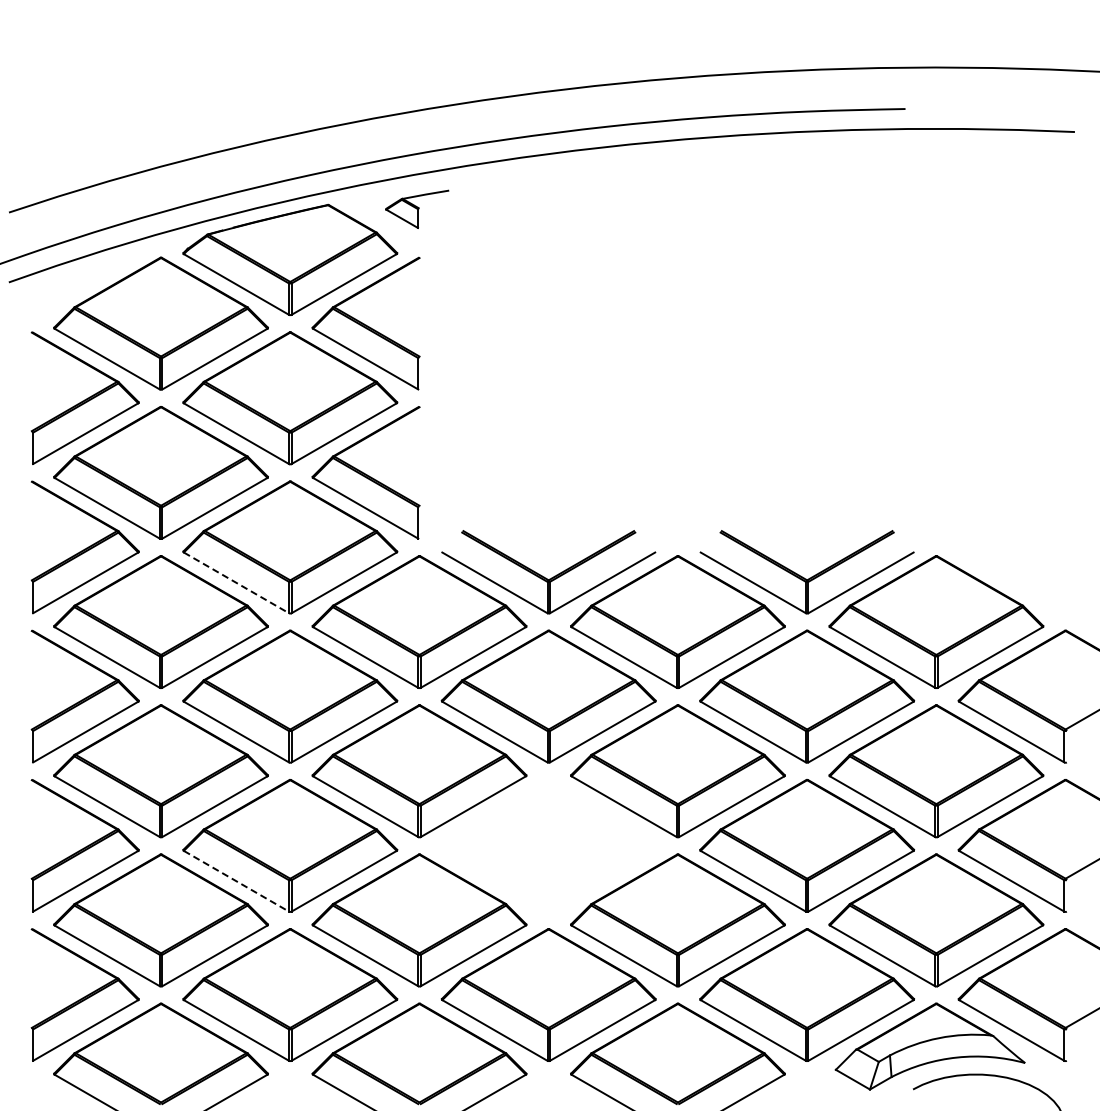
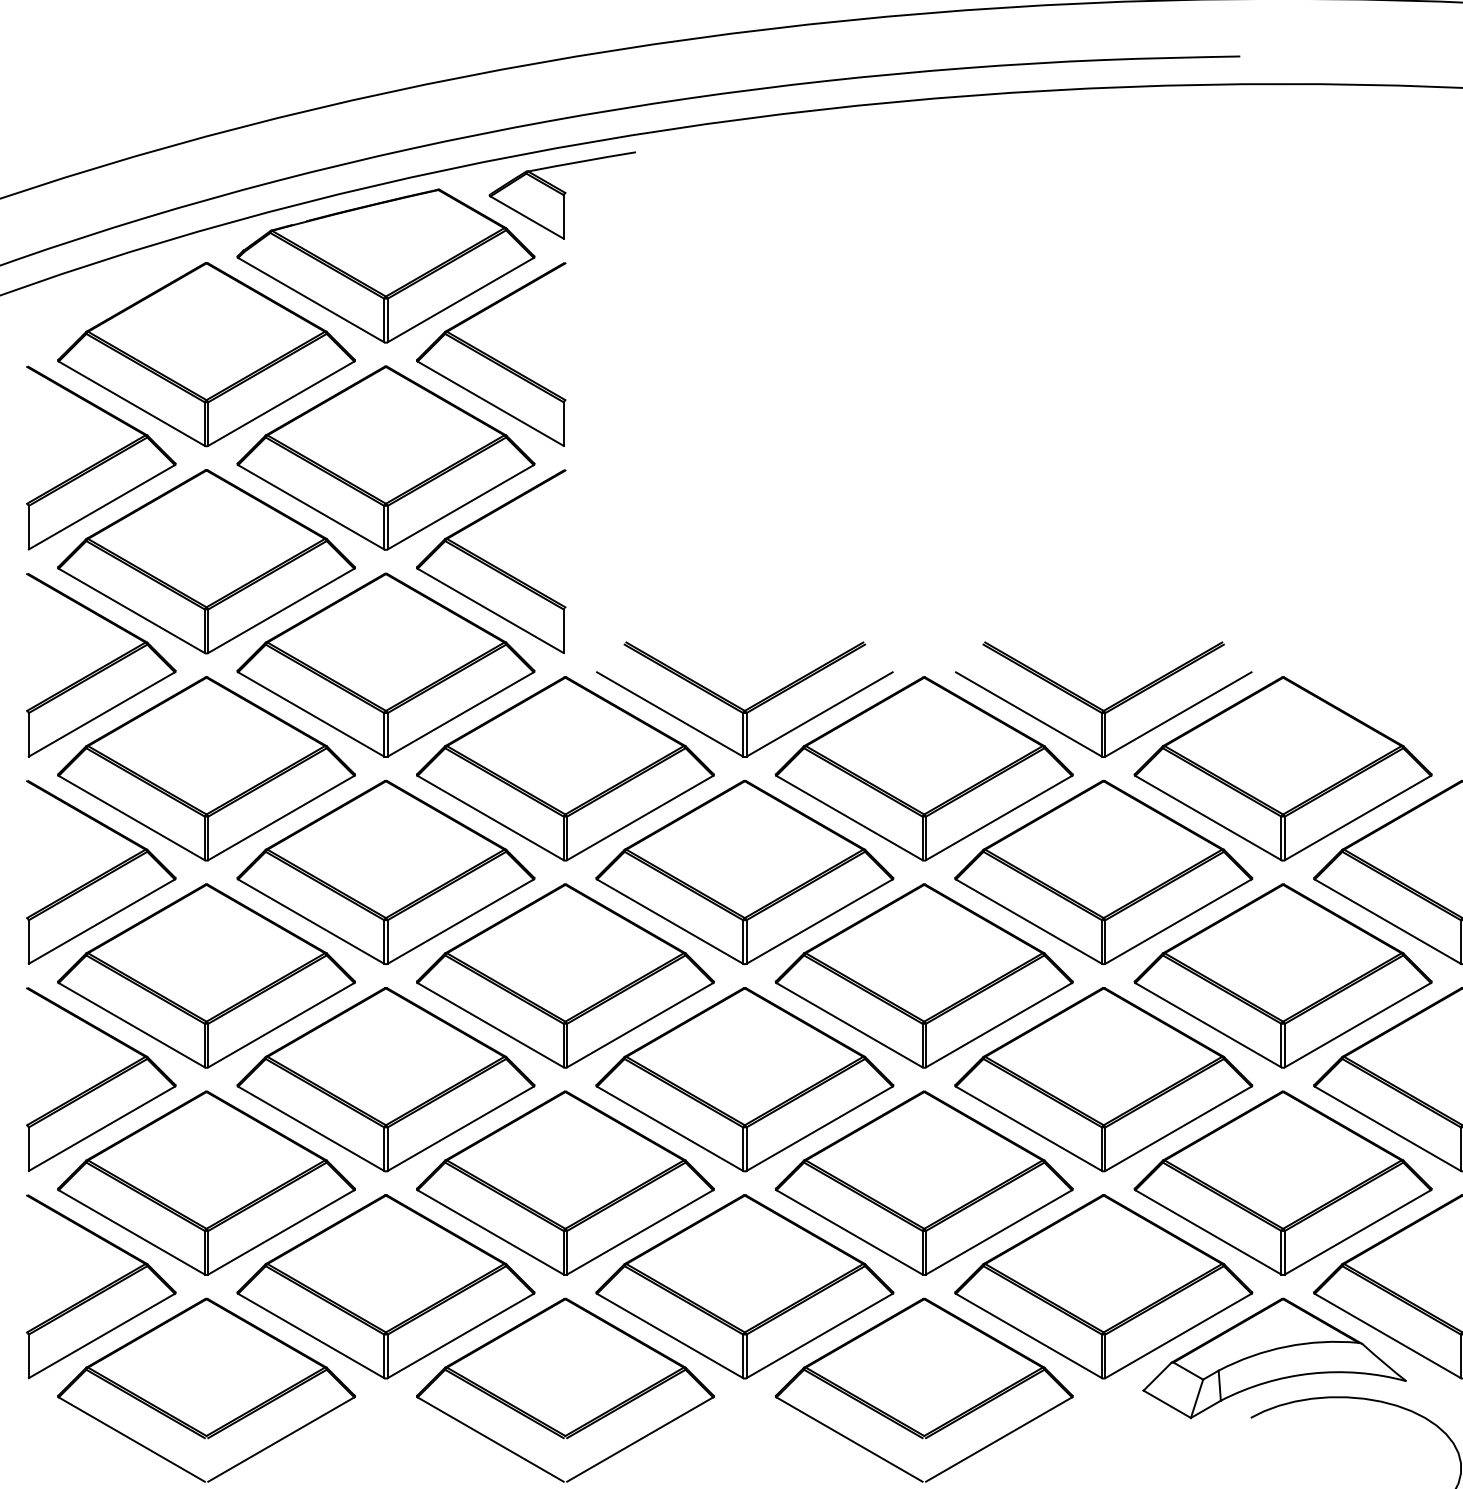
part: (417, 209) -> (562, 195), size x1.67
line: (236, 582) -> (311, 713), dashed -> solid
part: (548, 845) -> (744, 1079), added
line: (236, 881) -> (311, 1129), dashed -> solid

